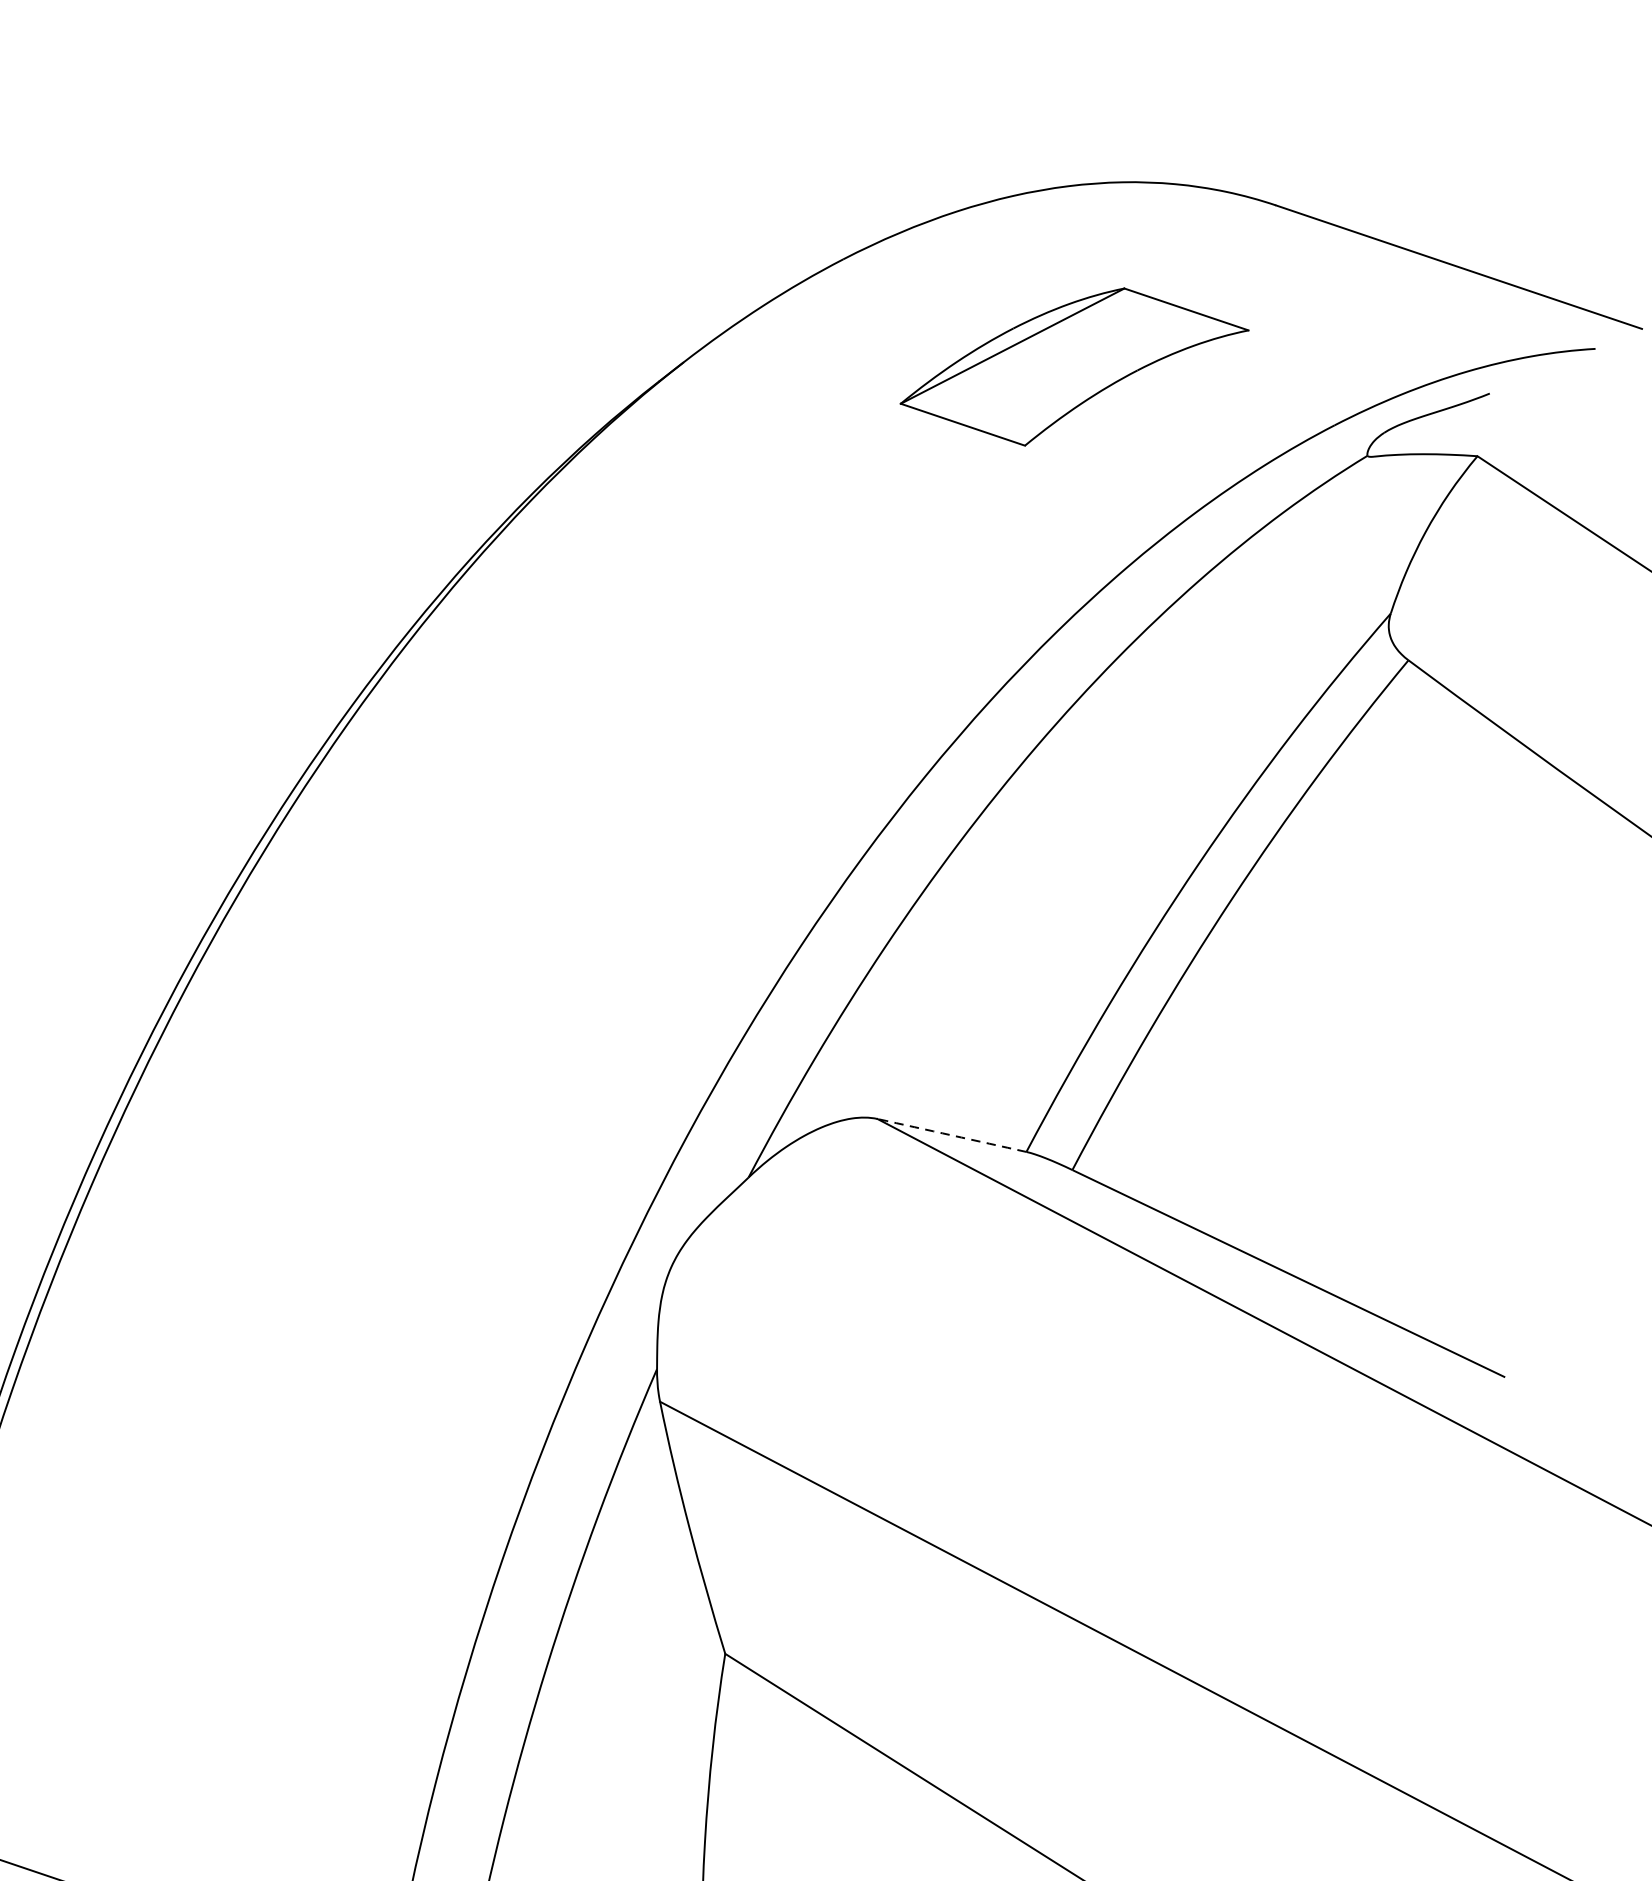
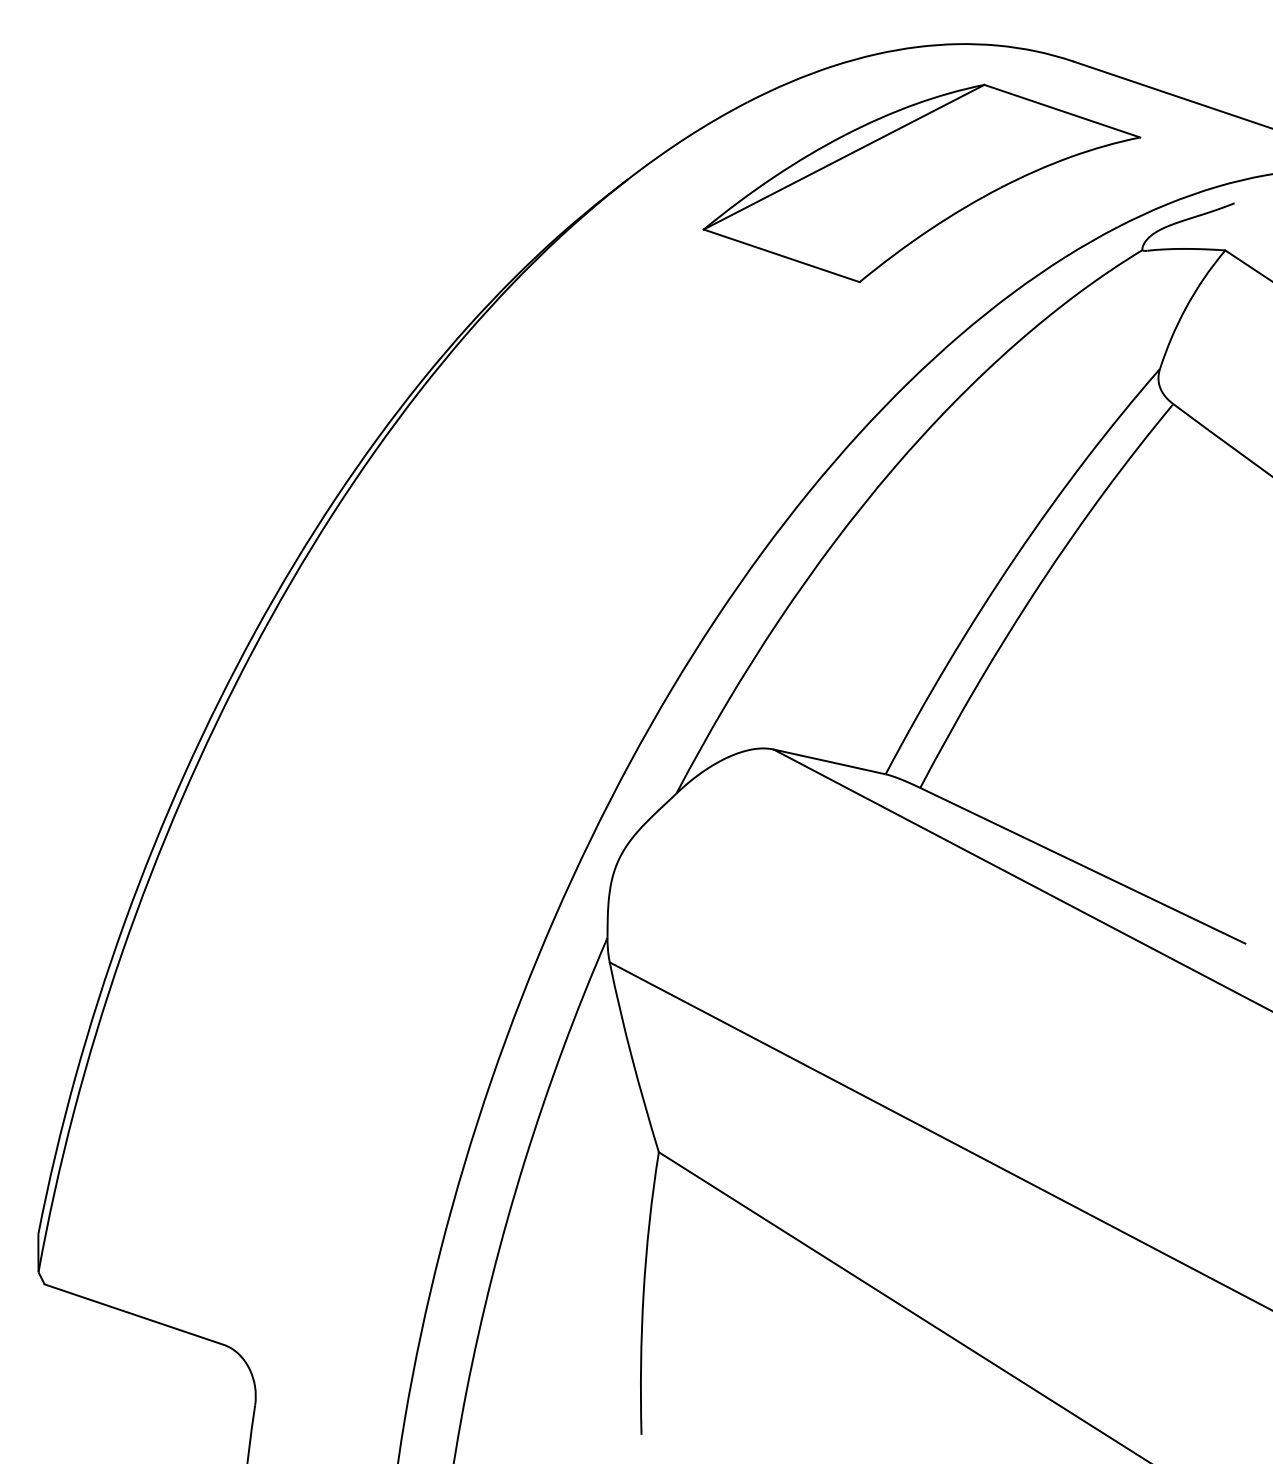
part: (1074, 366) -> (921, 182), size x1.67
arc: (951, 1134) -> (829, 761), dashed -> solid

